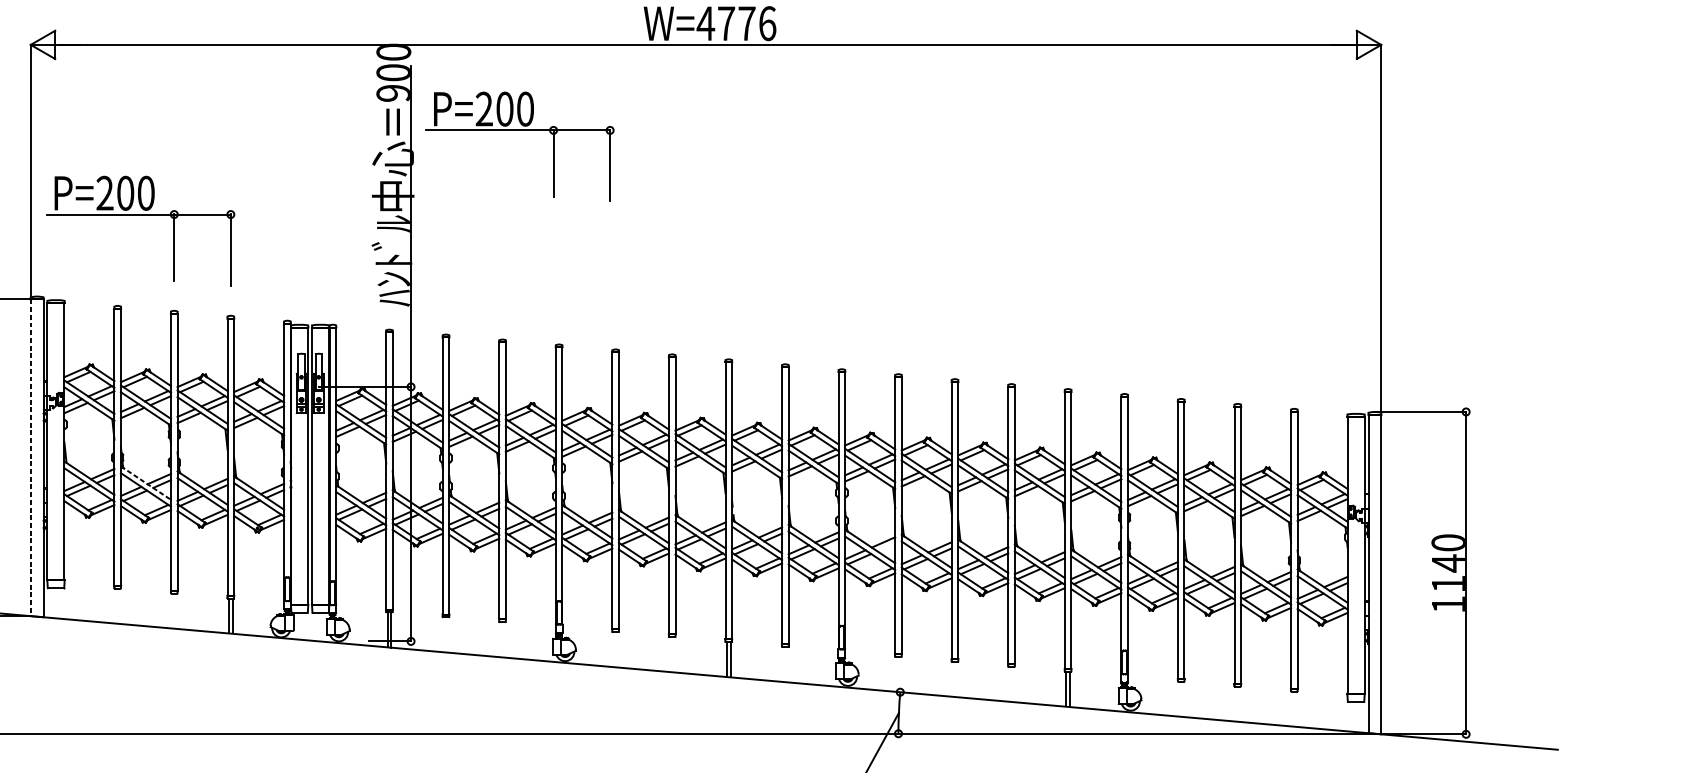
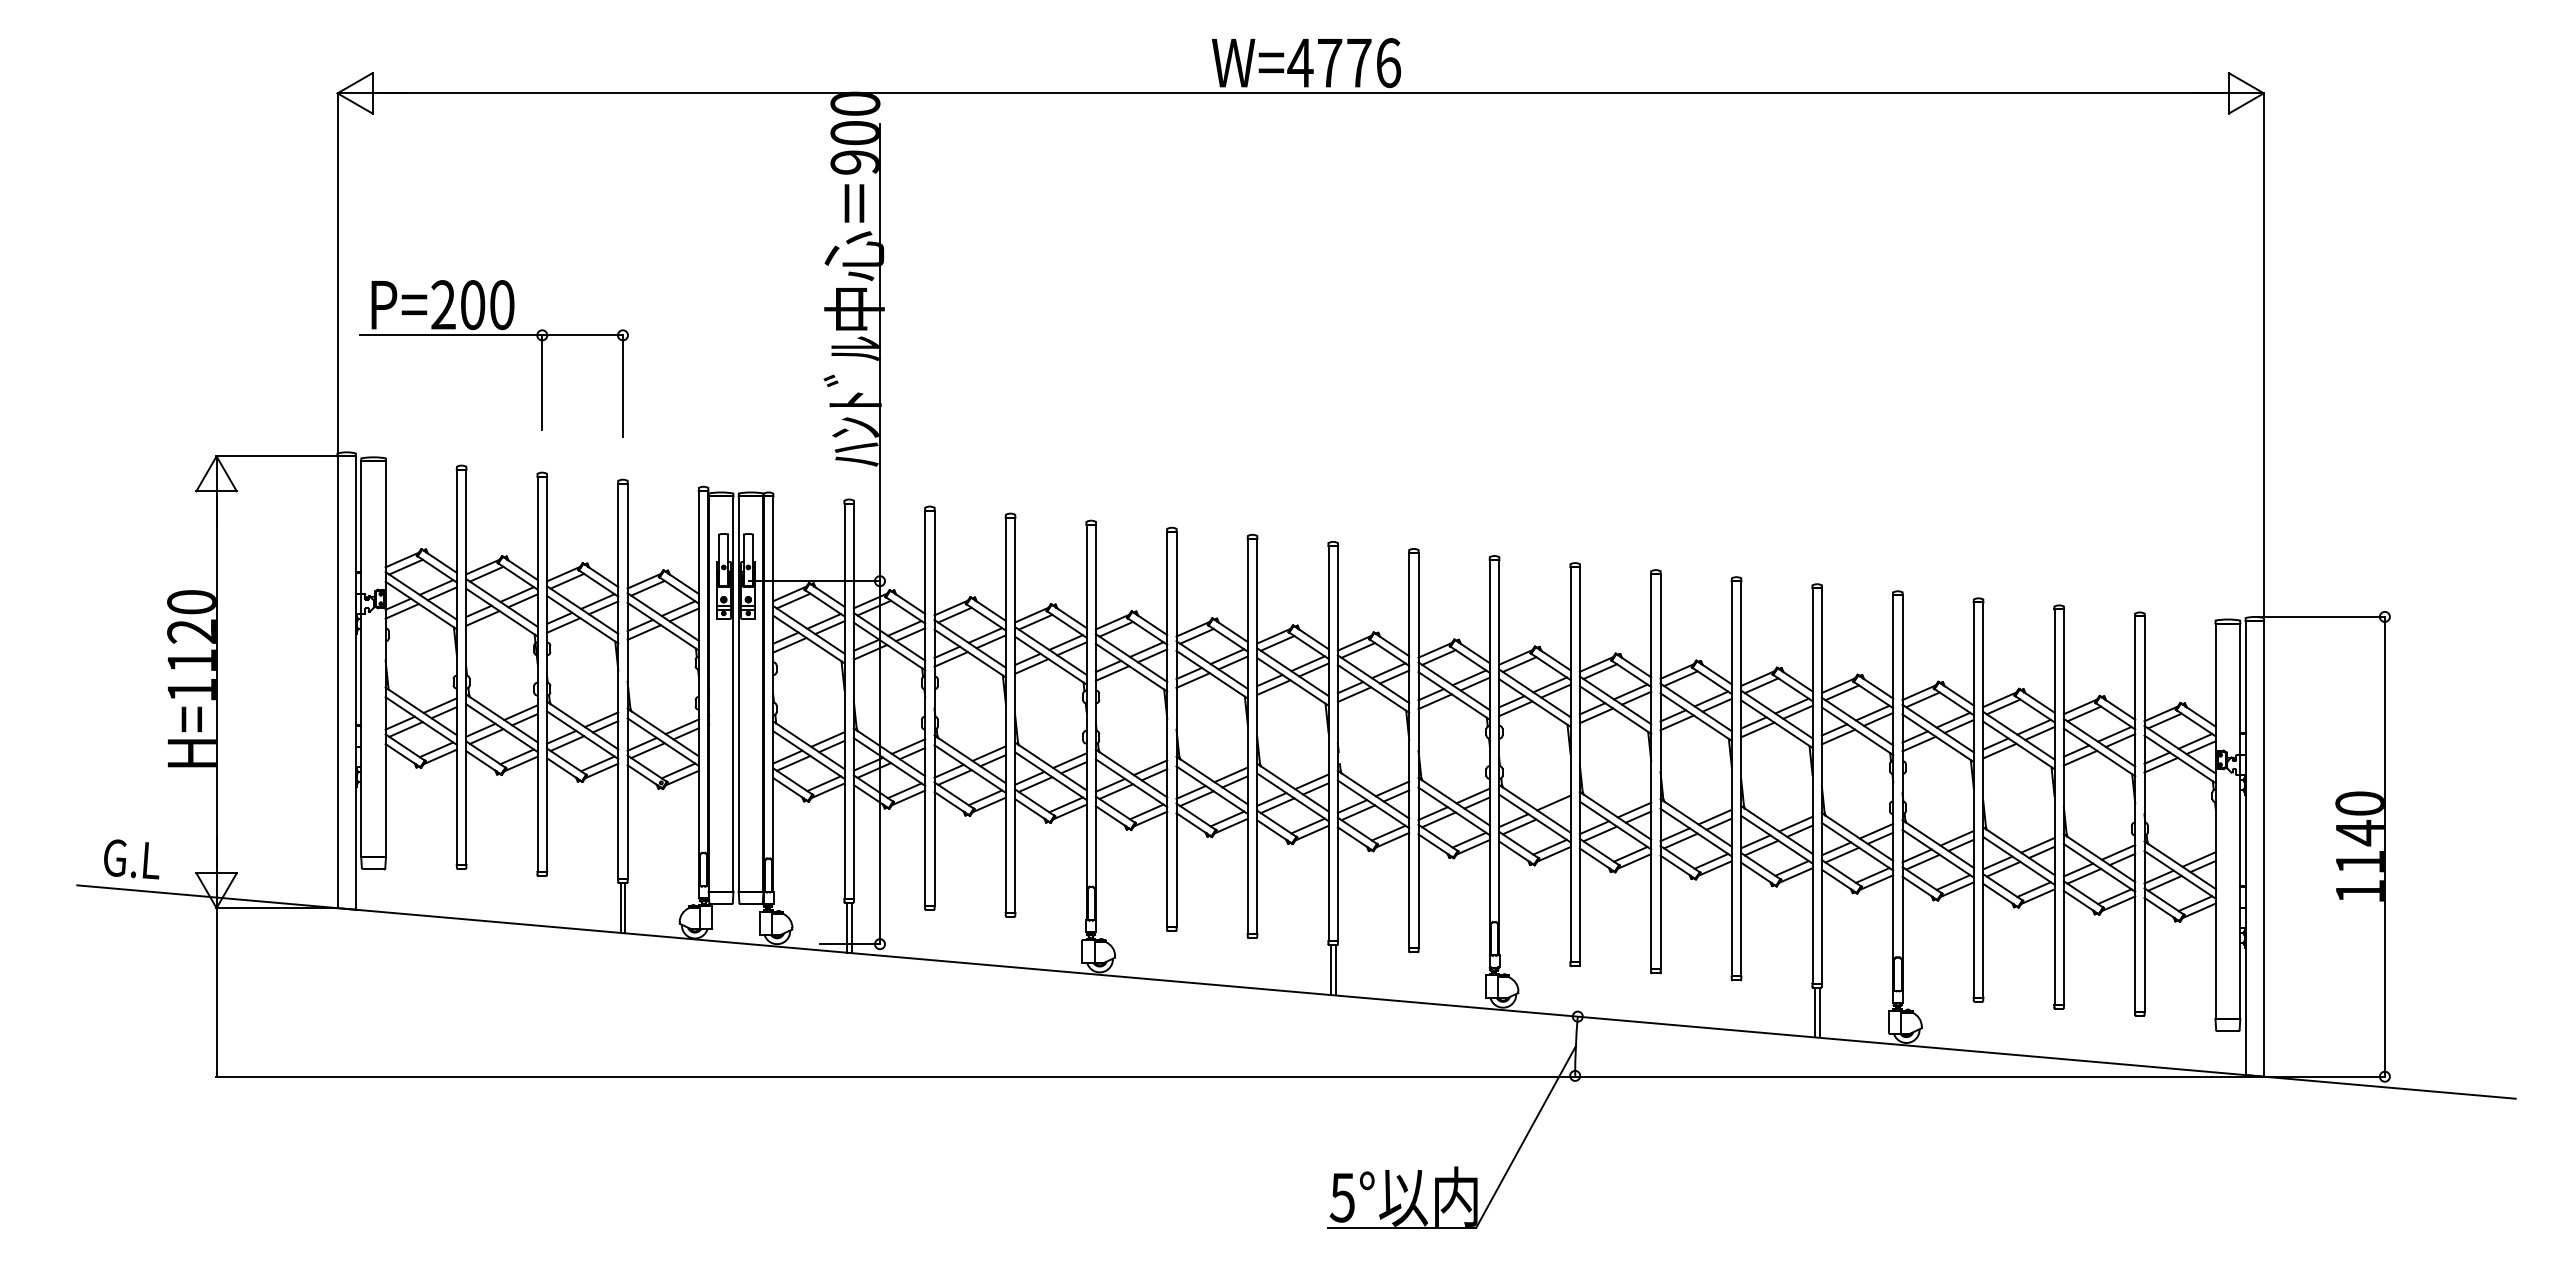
part: (519, 130) -> (1034, 215), removed
line: (30, 457) -> (337, 682), dashed -> solid
line: (145, 483) -> (501, 718), dashed -> solid

